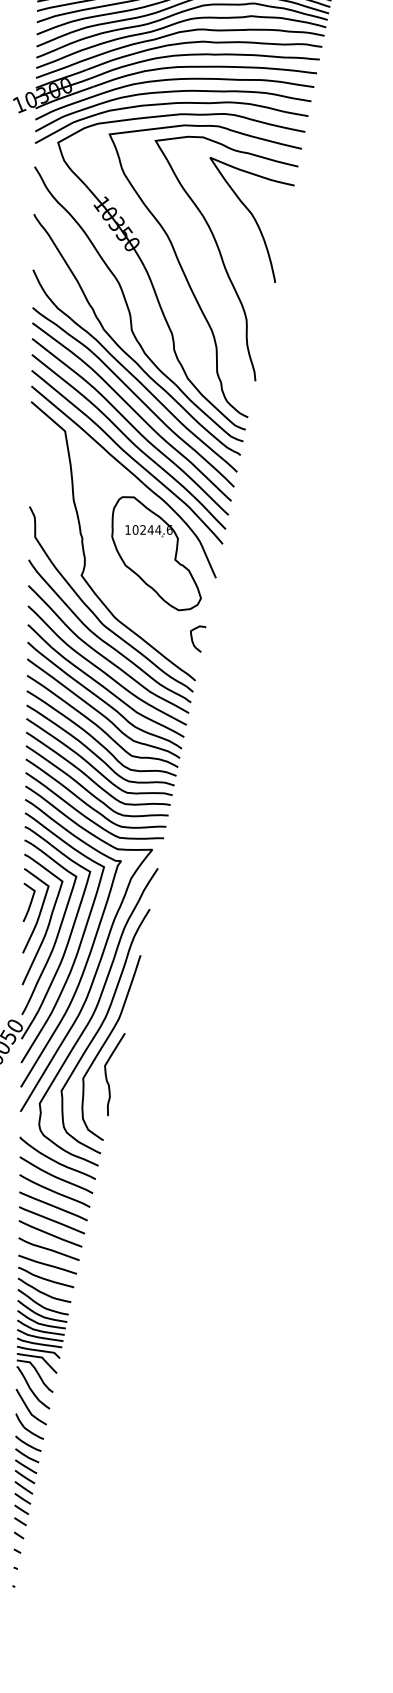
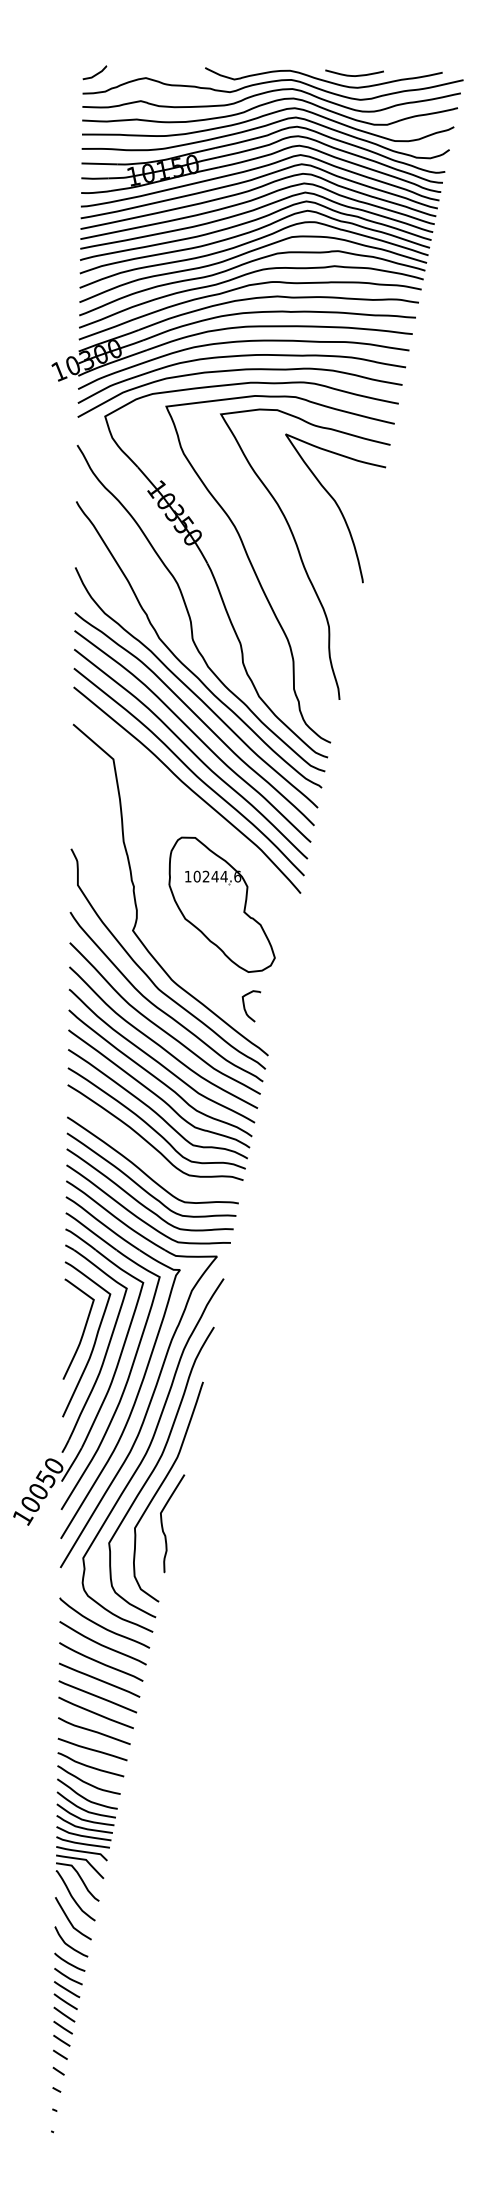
curve: (131, 474) -> (192, 810), removed
curve: (193, 640) -> (245, 1007), moved
curve: (92, 765) -> (146, 1156), removed
curve: (29, 903) -> (71, 1320), removed

